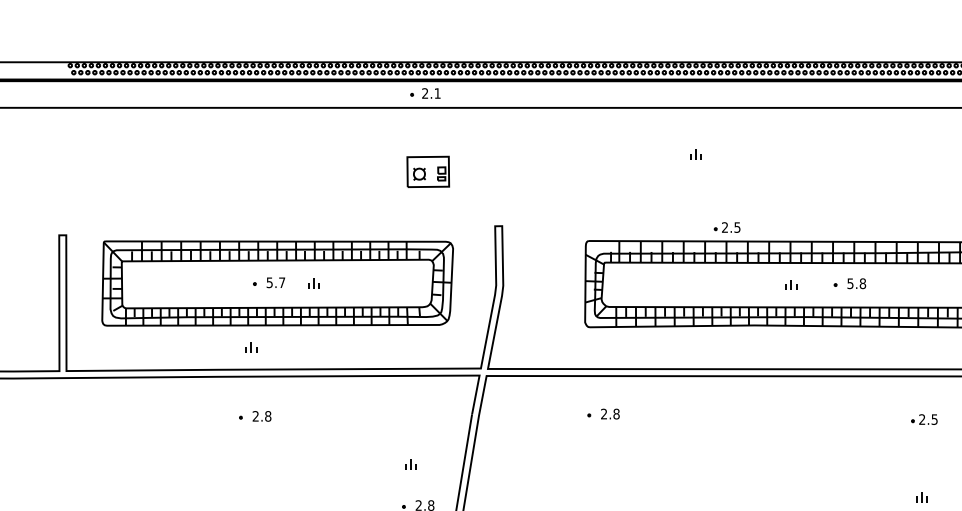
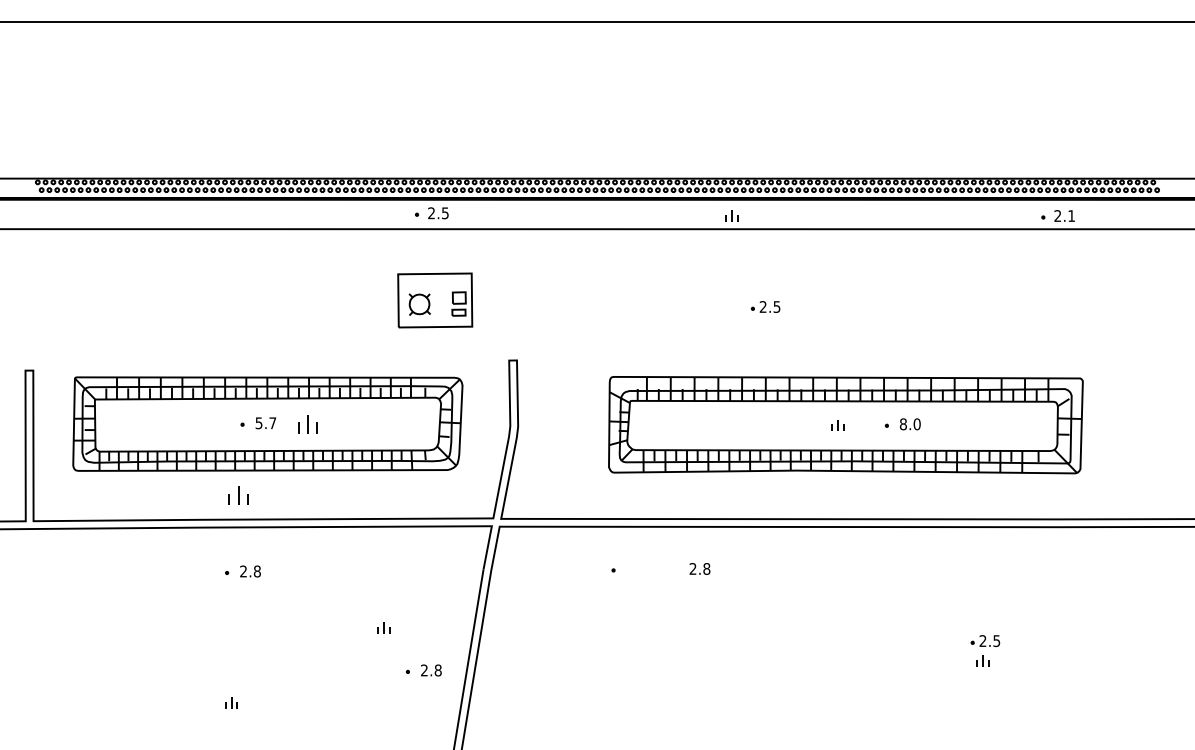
text: (437, 93) -> (445, 213), 2.1 -> 2.5
part: (695, 154) -> (731, 215), moved
part: (427, 171) -> (434, 299), size x1.6
part: (727, 227) -> (765, 306), moved
part: (313, 282) -> (307, 423), size x1.6
text: (855, 283) -> (909, 424), 5.8 -> 8.0
part: (251, 346) -> (238, 494), size x1.6
text: (609, 413) -> (699, 568), moved
part: (924, 419) -> (985, 641), moved
part: (410, 464) -> (383, 627), moved

